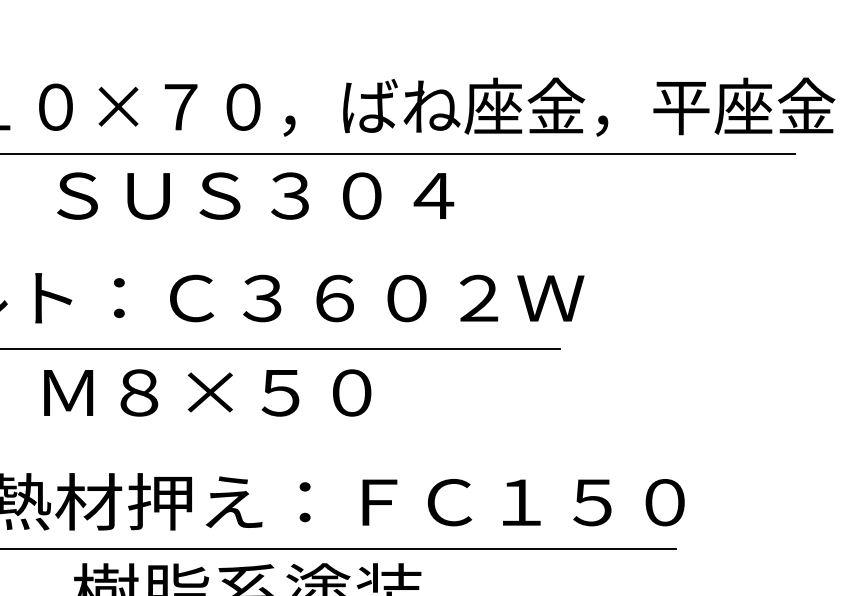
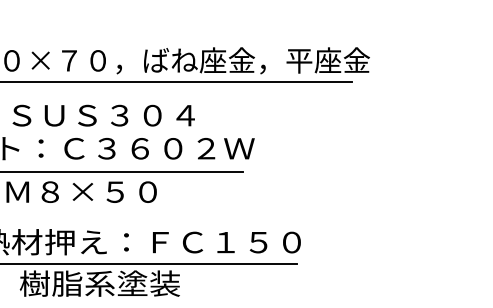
text: (255, 195) -> (103, 115), moved

